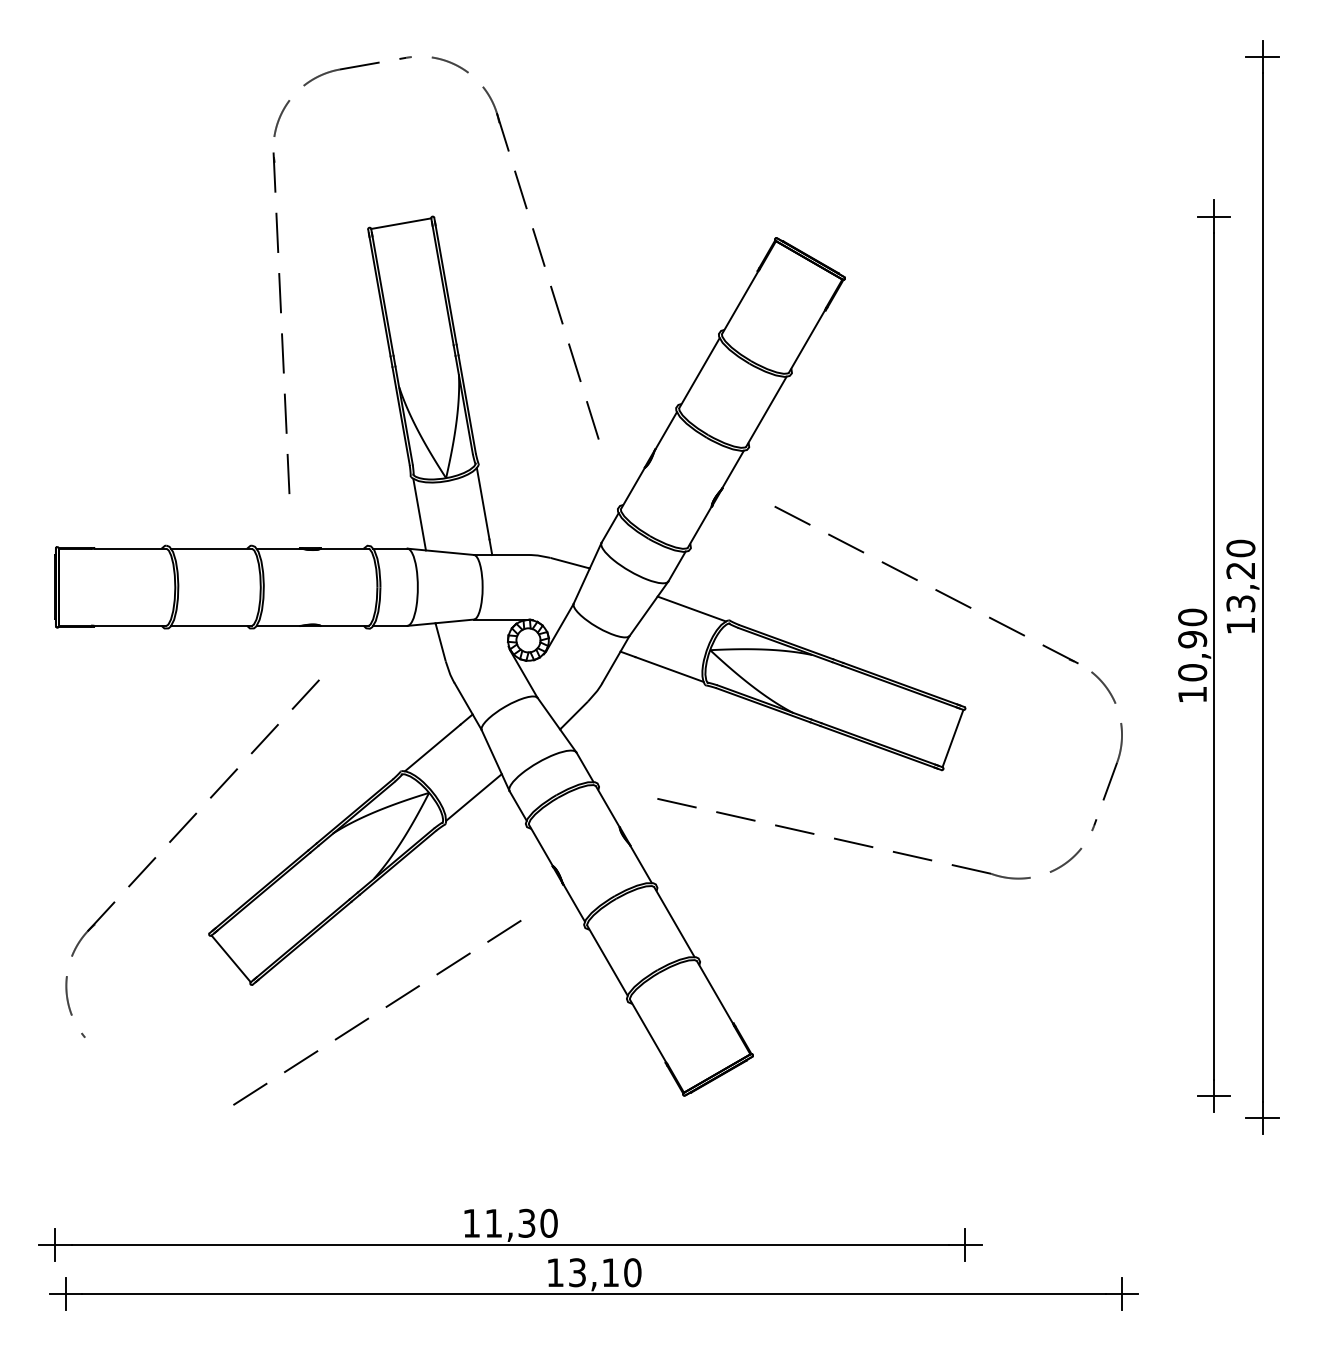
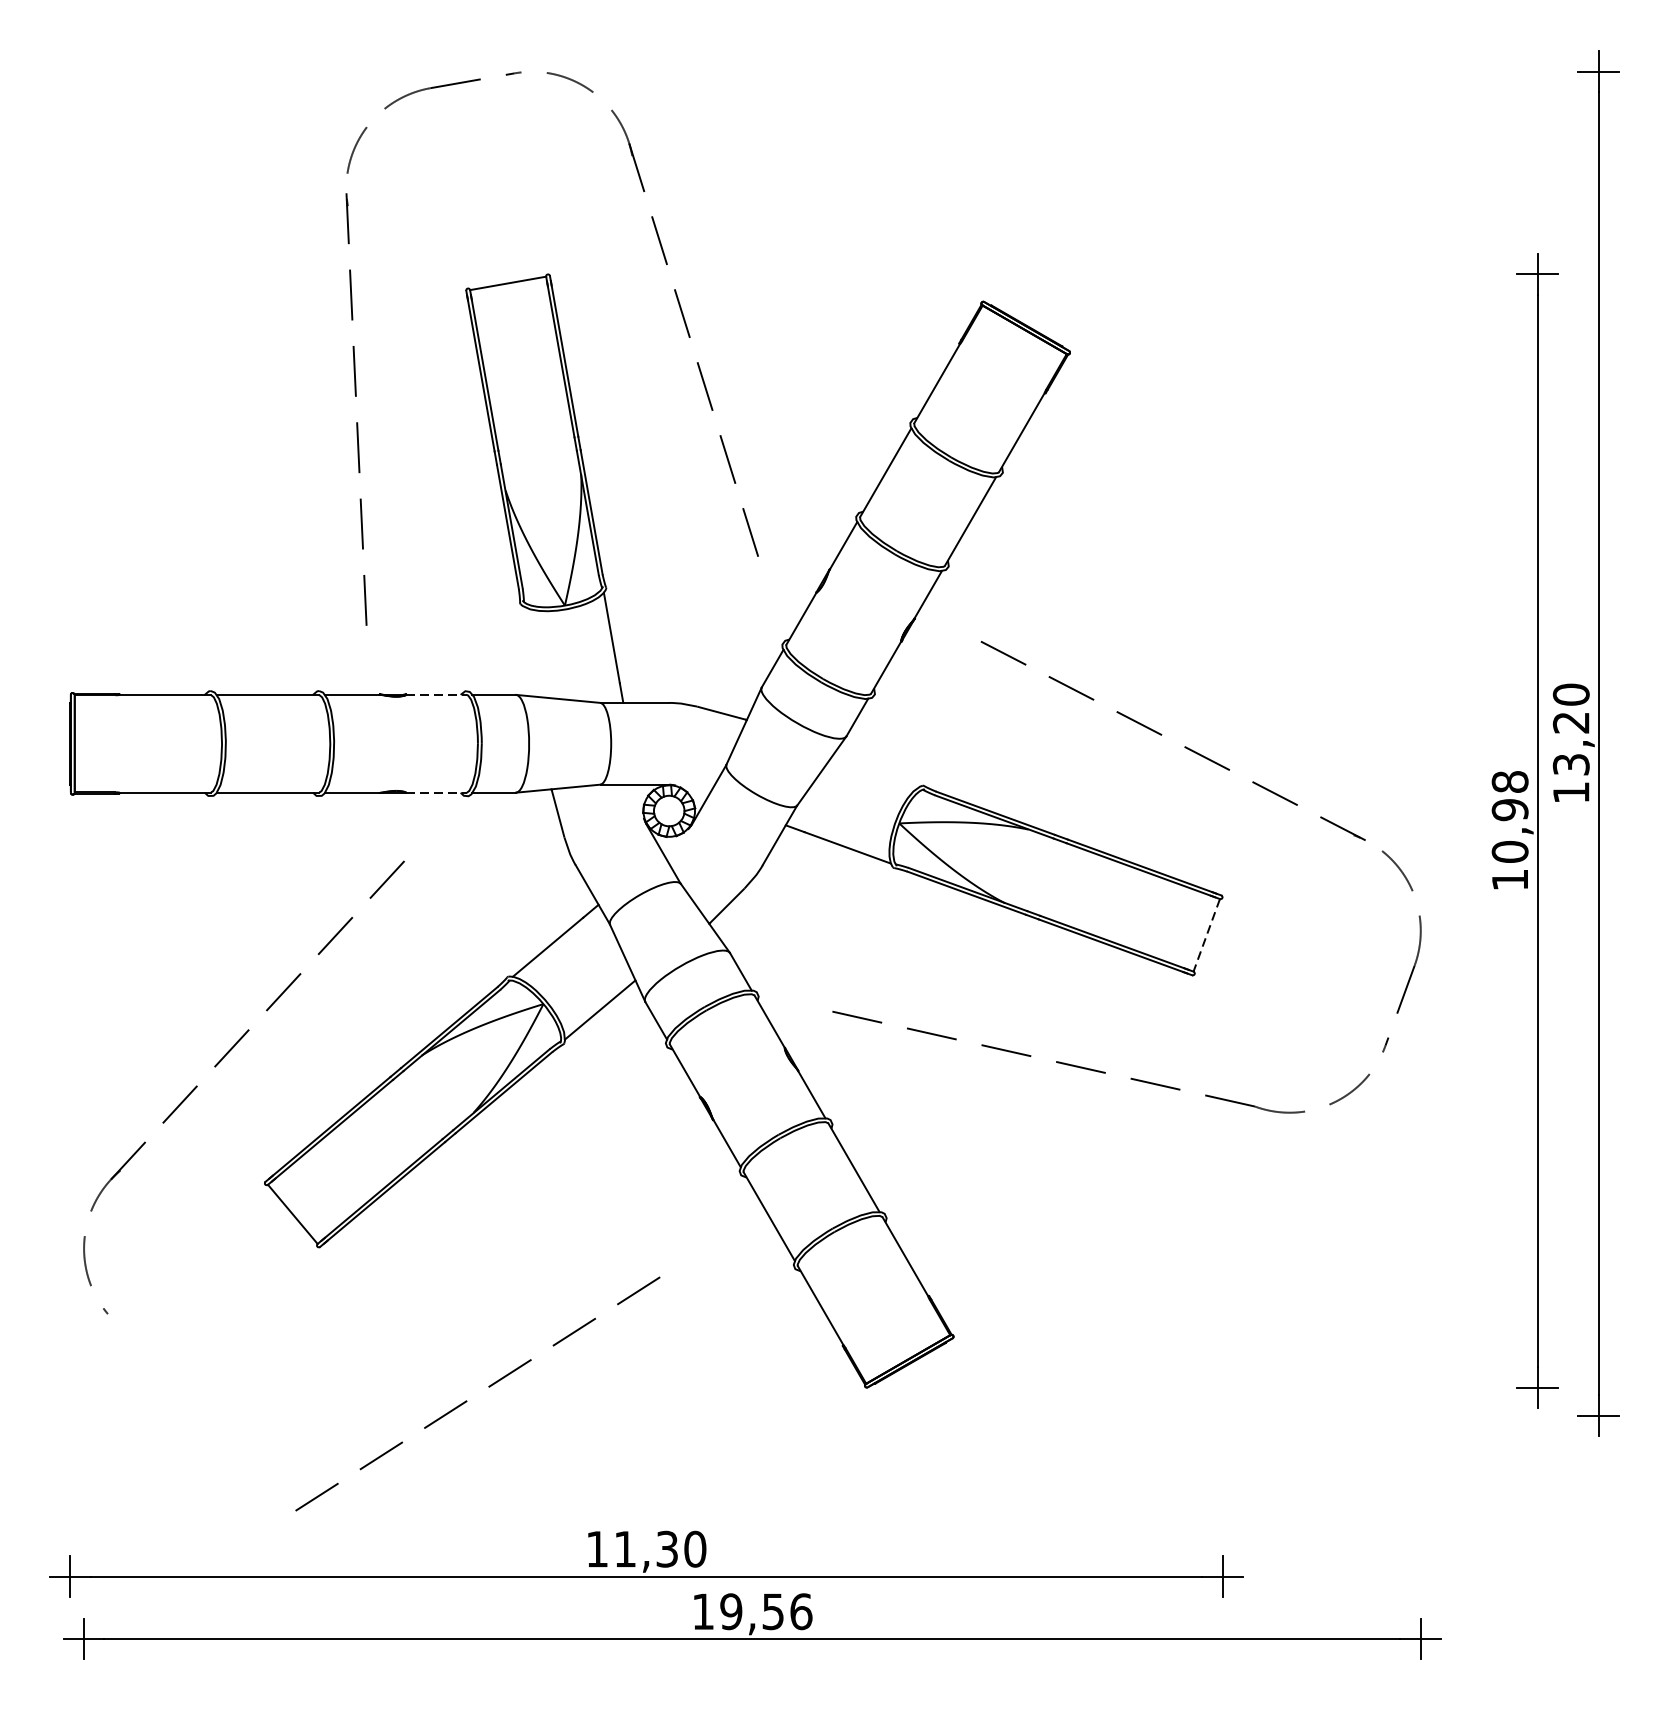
line: (419, 514) -> (531, 651), removed
line: (344, 548) -> (436, 694), solid -> dashed
line: (691, 608) -> (875, 770), removed
text: (1192, 617) -> (1510, 782), 10,90 -> 10,98
line: (344, 625) -> (436, 792), solid -> dashed
line: (952, 739) -> (1206, 936), solid -> dashed
line: (385, 1007) -> (488, 1387), moved
text: (604, 1272) -> (765, 1611), 13,10 -> 19,56

